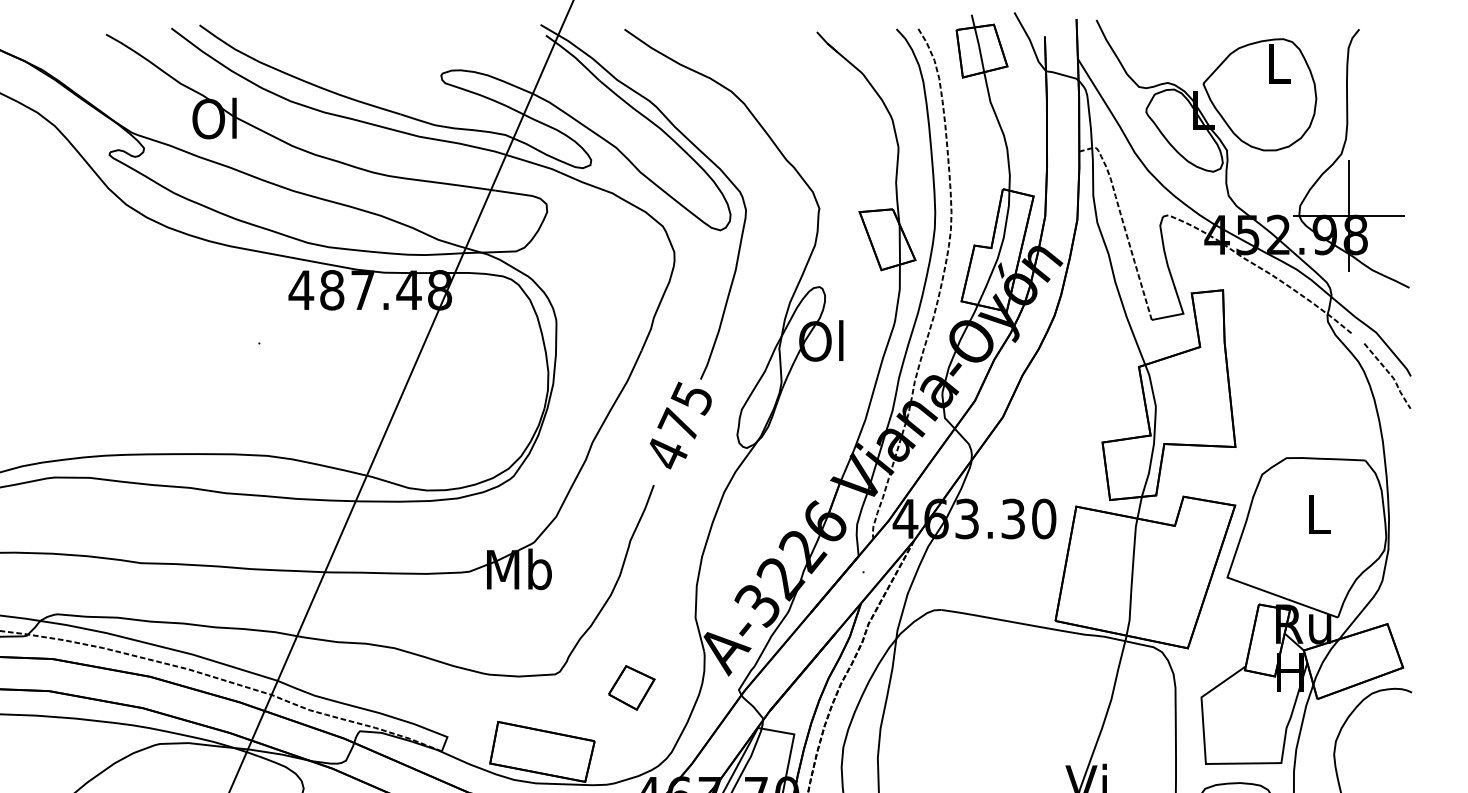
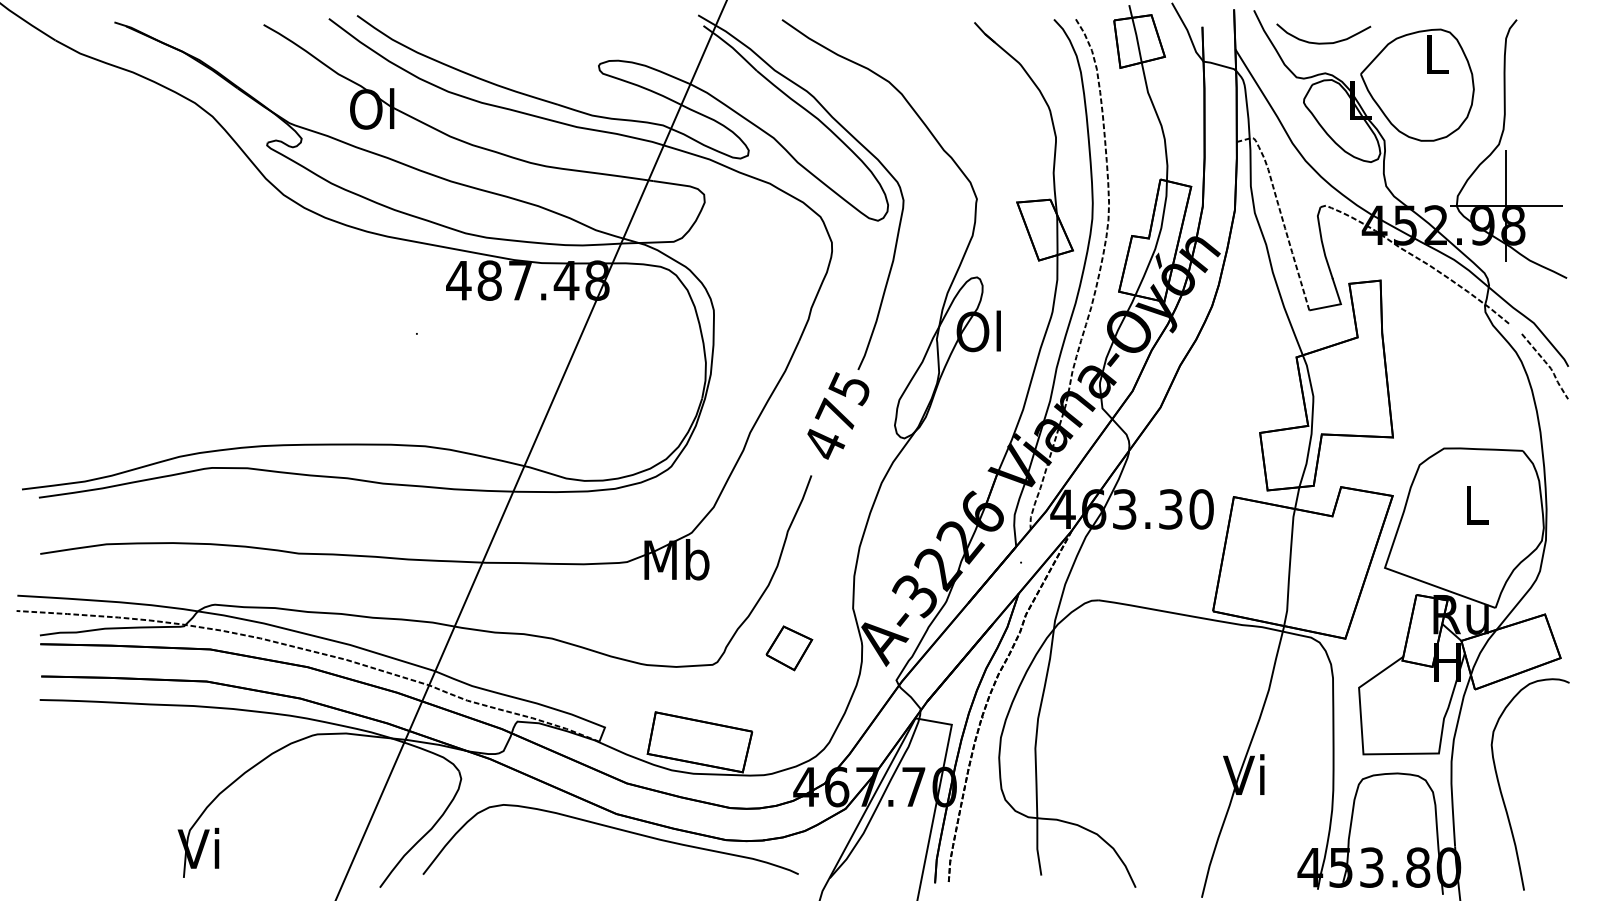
curve: (1165, 52) -> (1323, 42), added
part: (631, 688) -> (789, 648), moved

